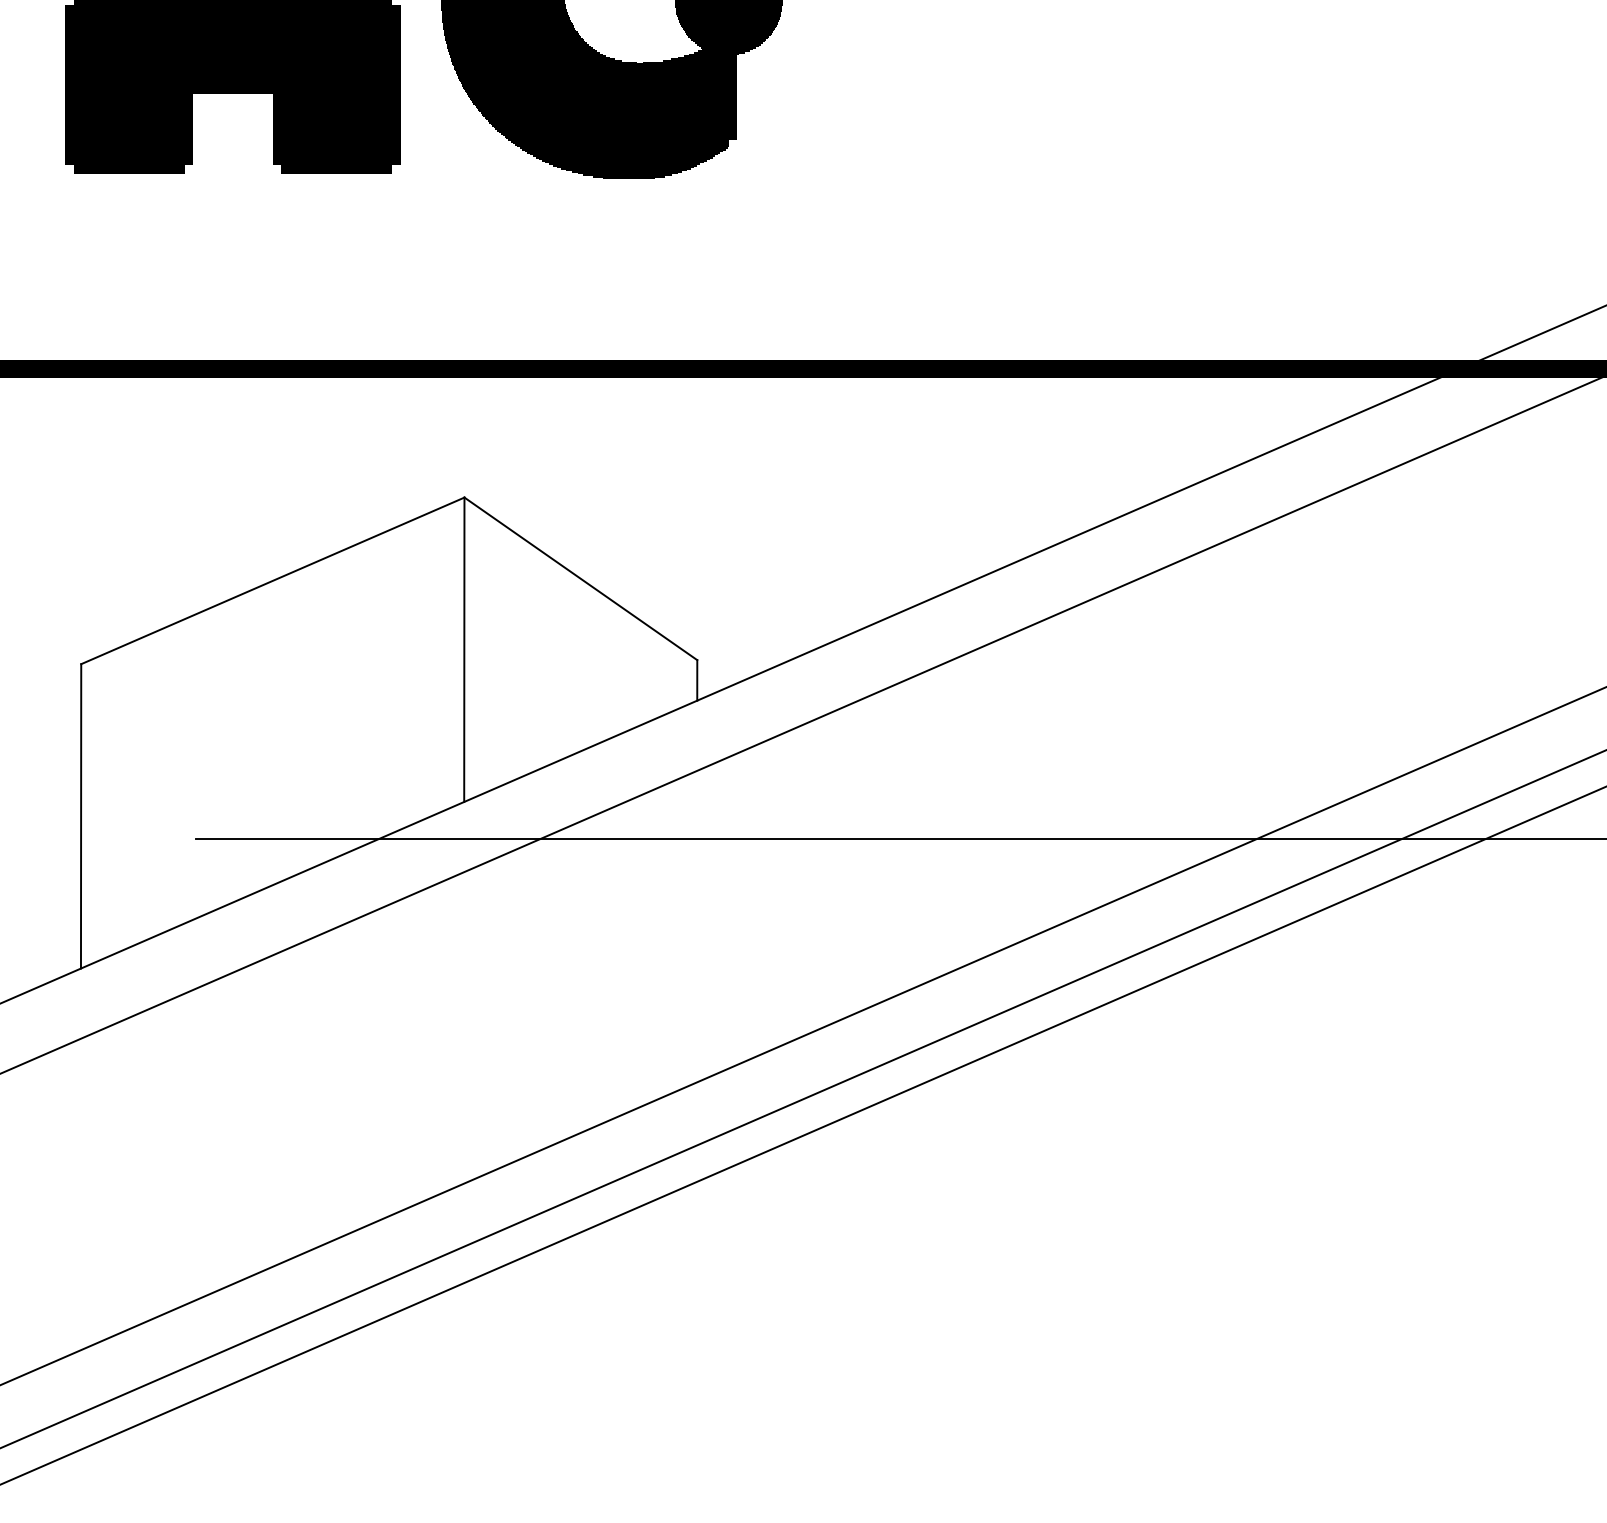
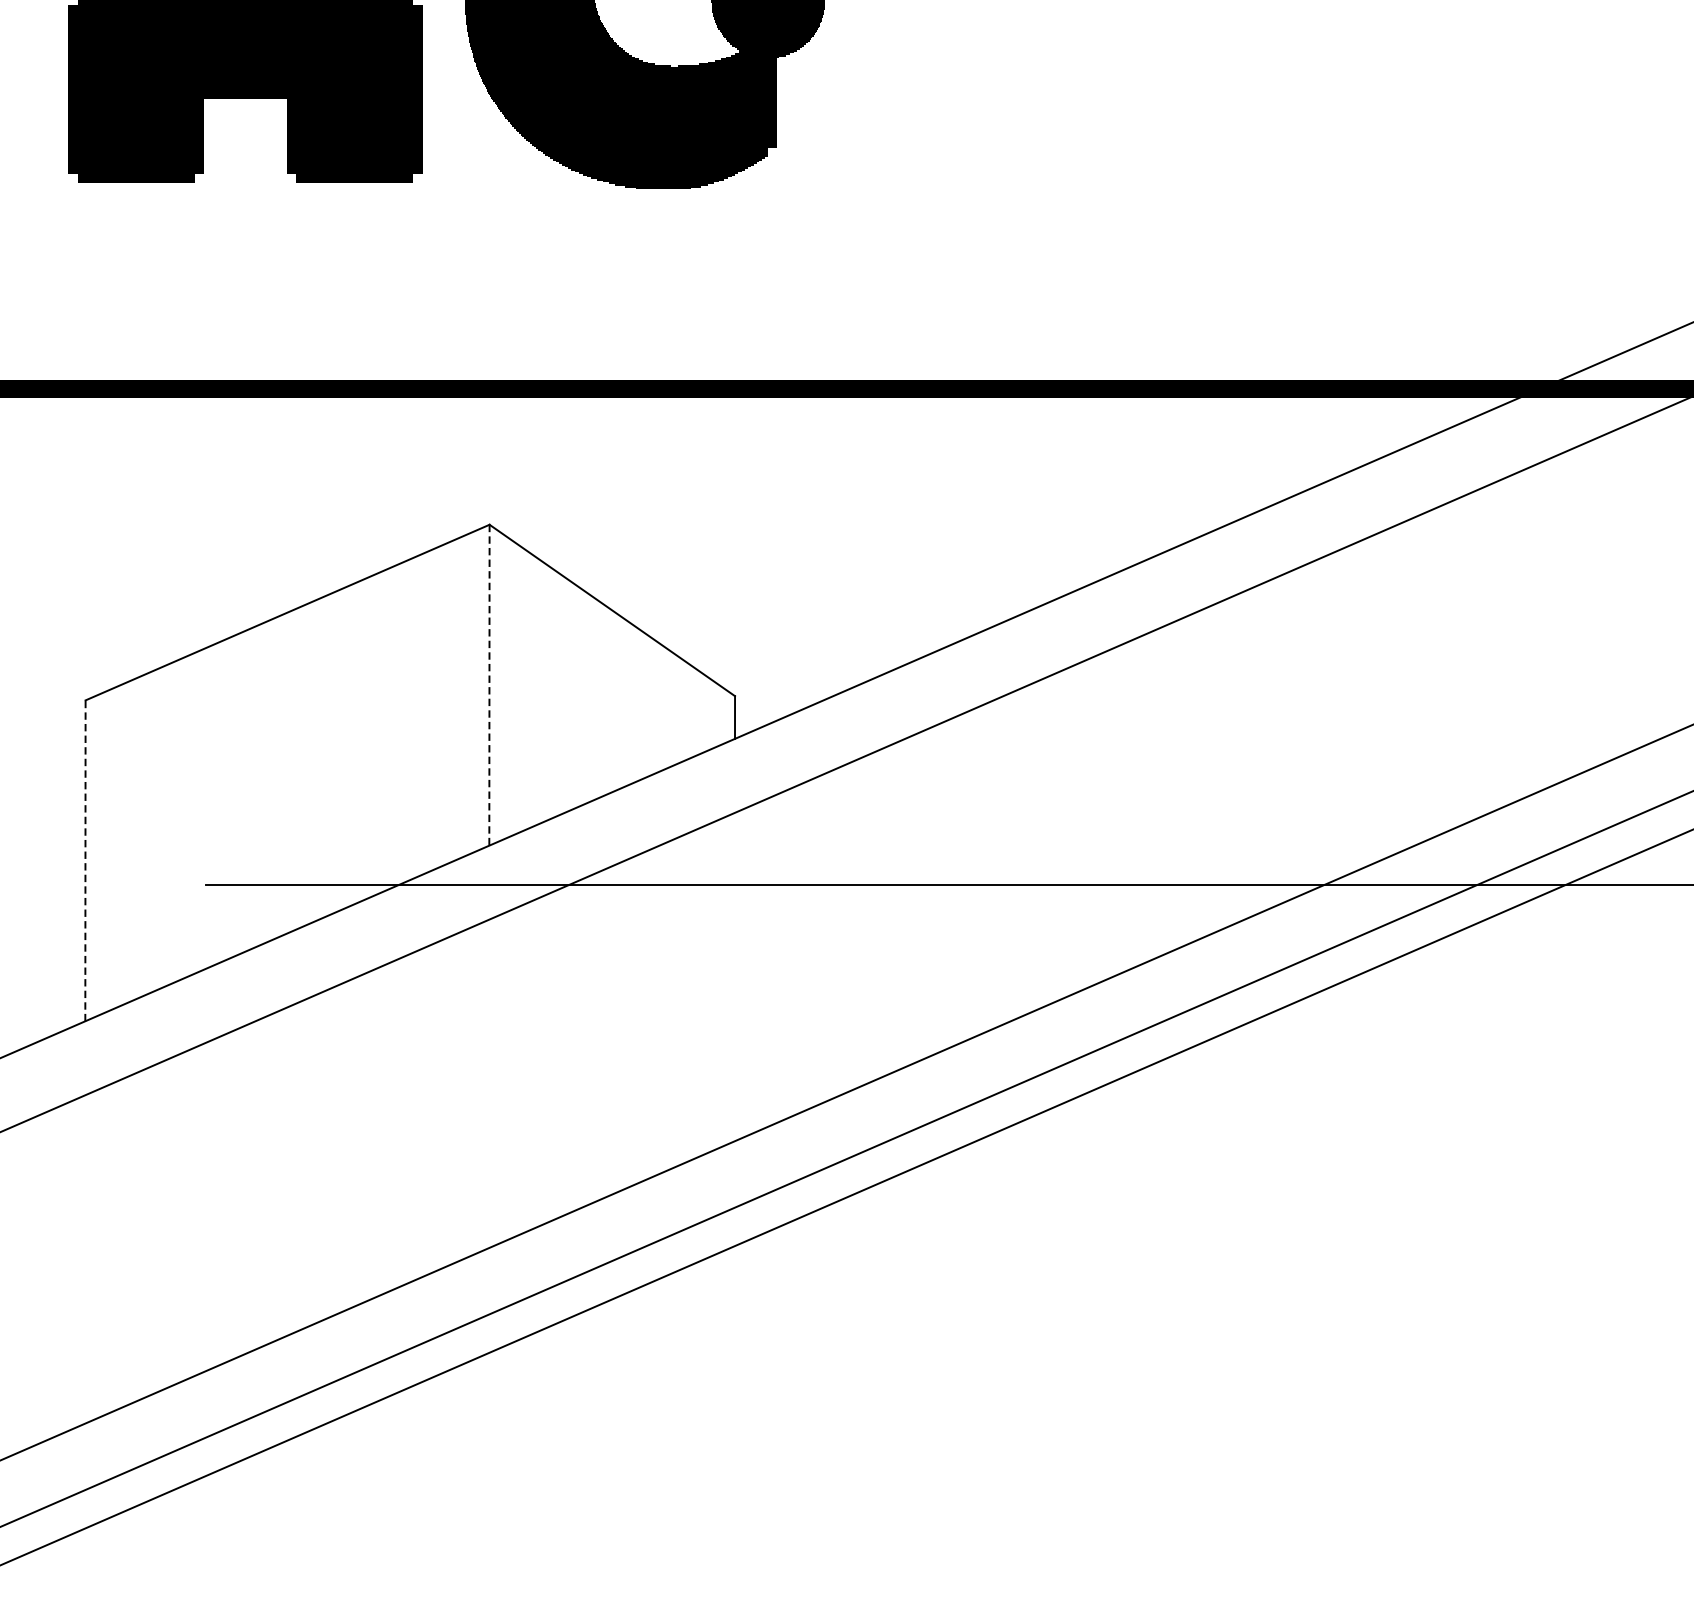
line: (464, 650) -> (489, 685), solid -> dashed
line: (81, 815) -> (85, 859), solid -> dashed

